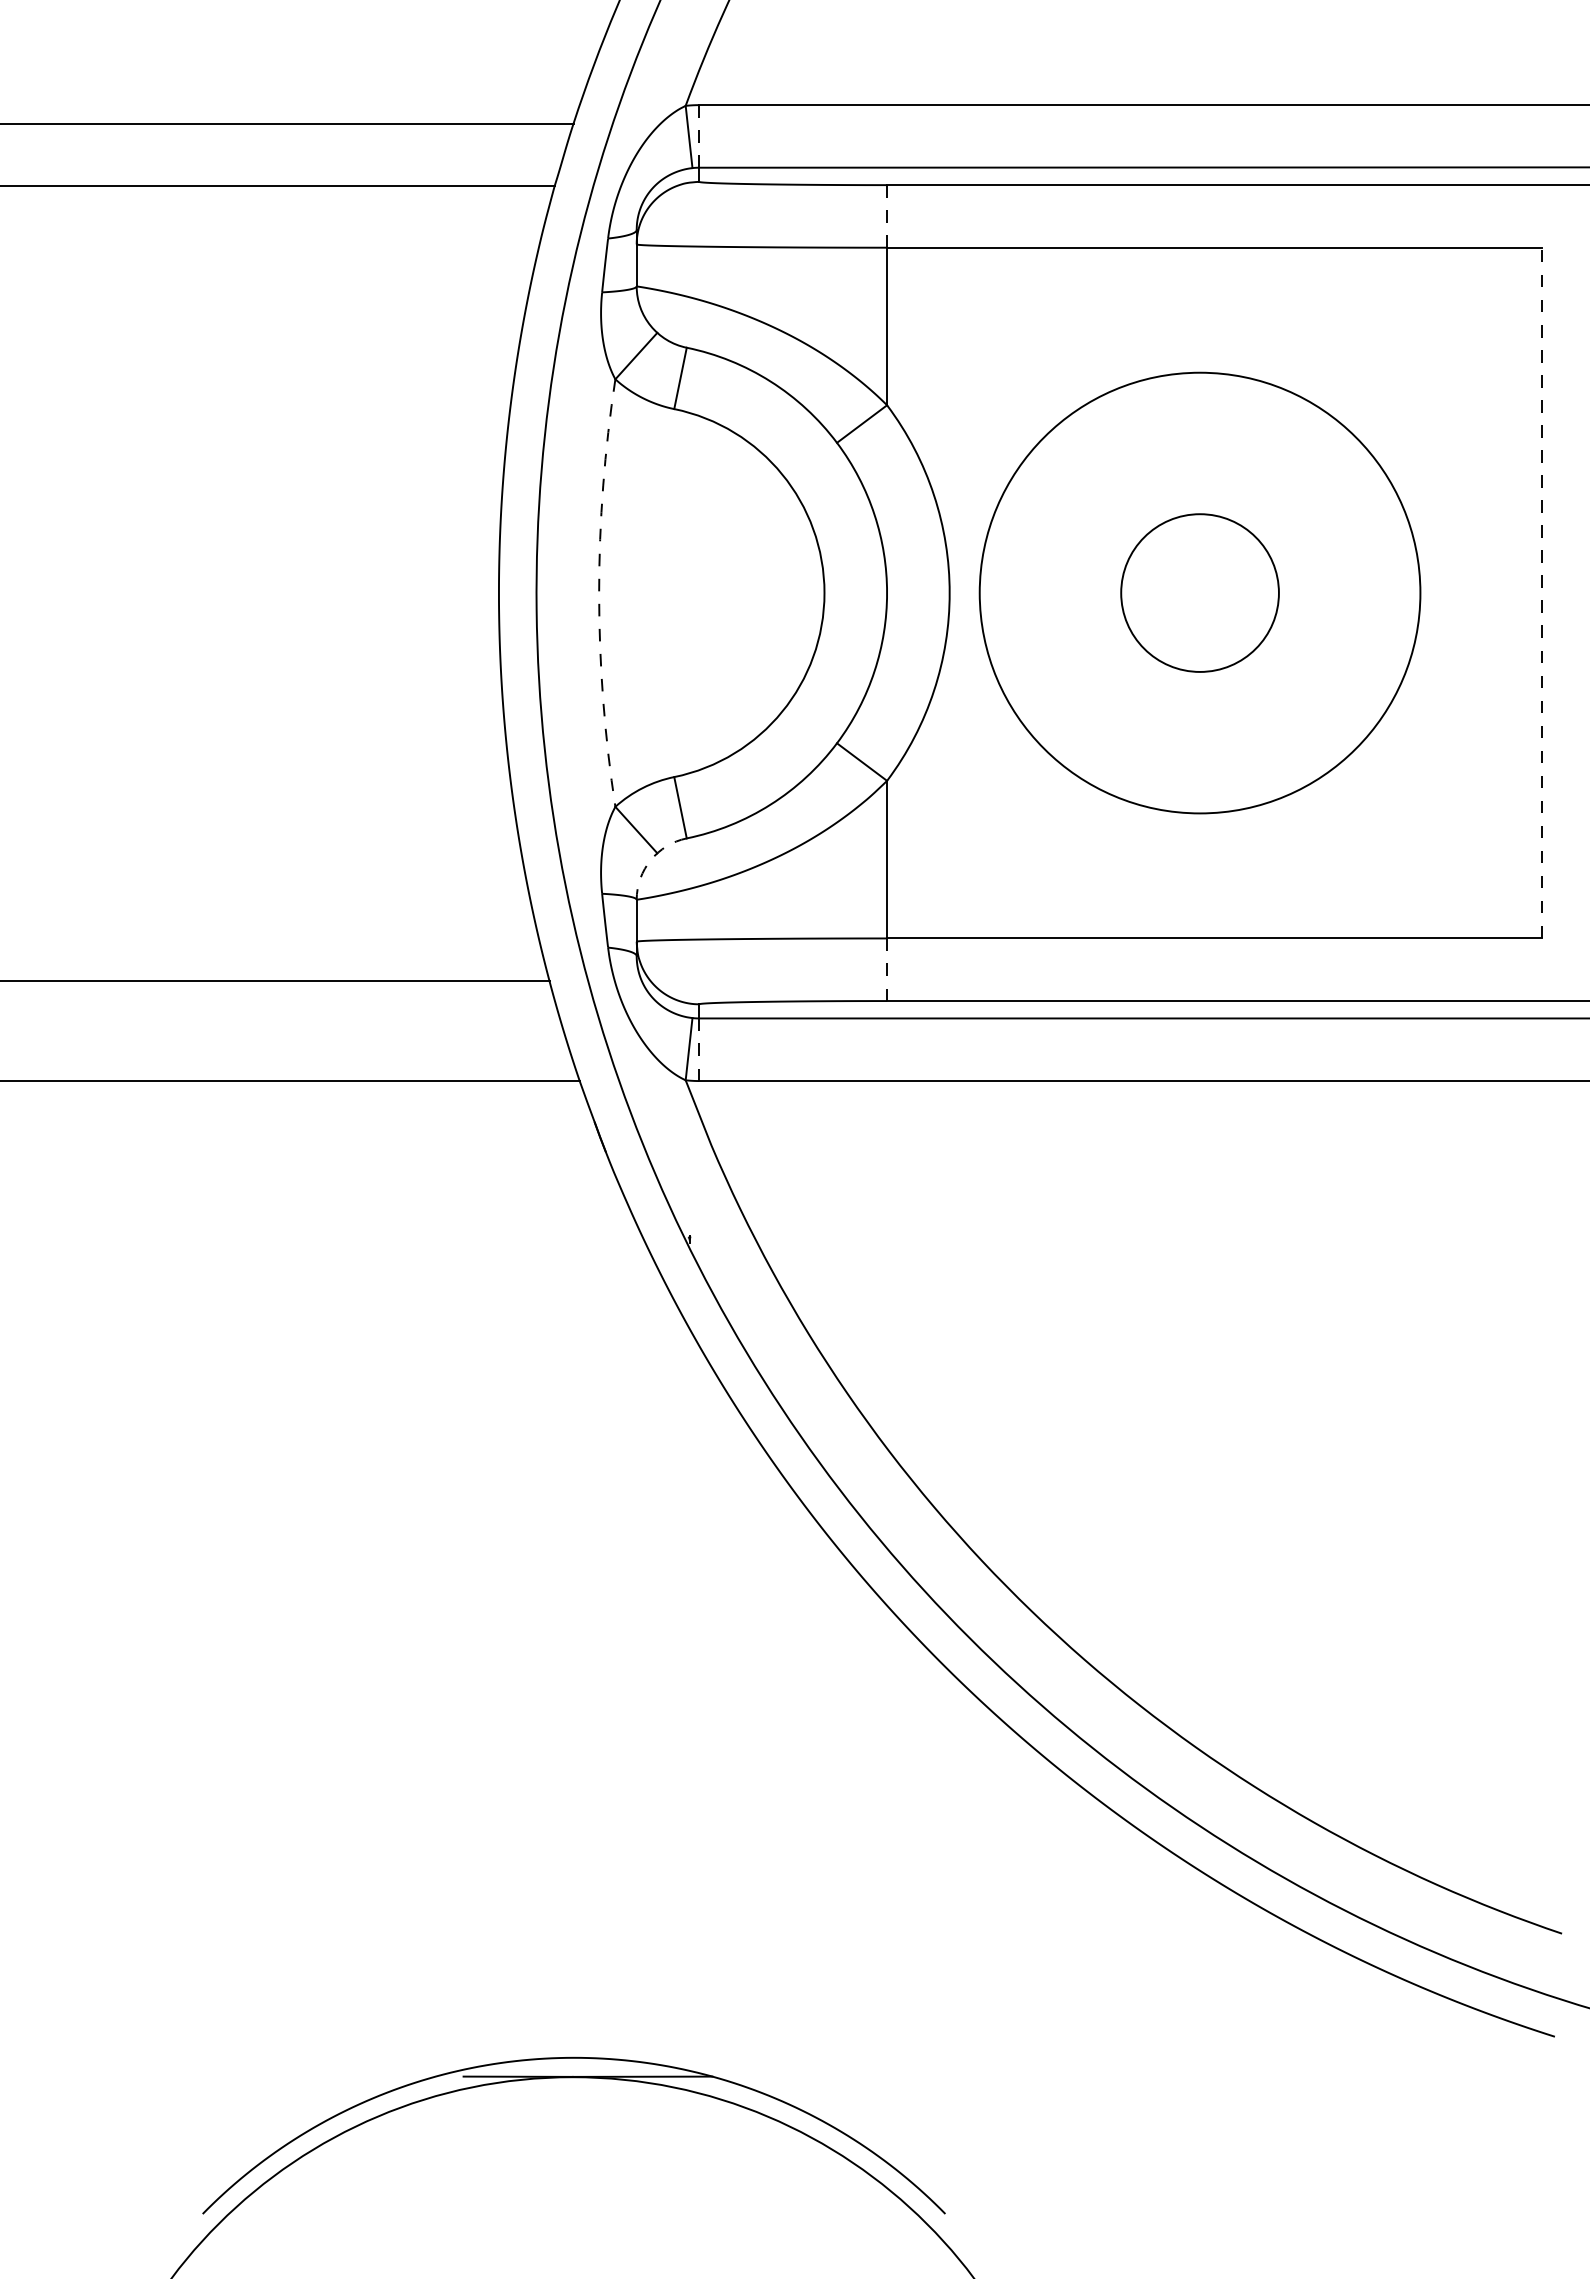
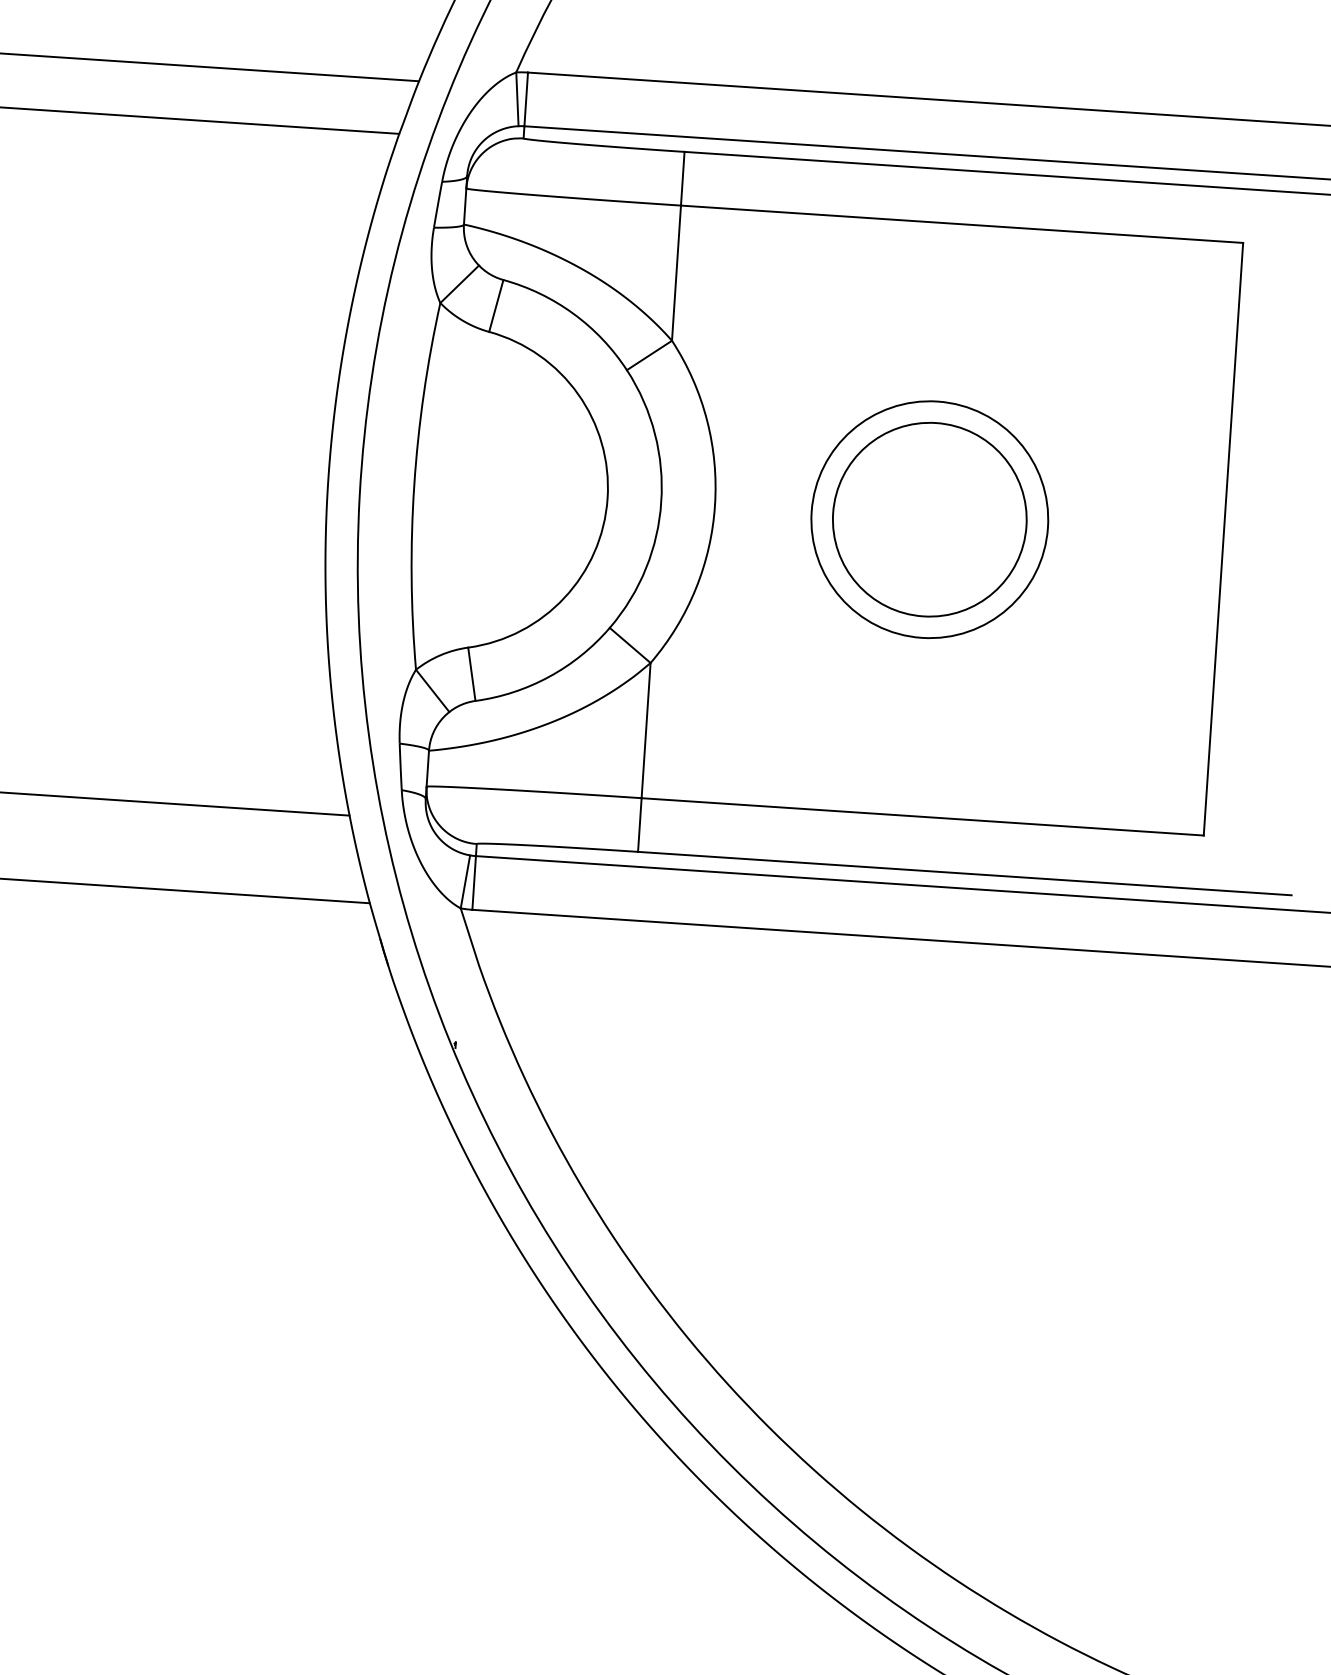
line: (699, 136) -> (526, 99), dashed -> solid
line: (887, 216) -> (683, 178), dashed -> solid
circle: (1199, 592) -> (929, 519), size x0.62
circle: (1199, 592) -> (929, 519), size x1.43
line: (1542, 592) -> (1223, 538), dashed -> solid
arc: (599, 593) -> (414, 485), dashed -> solid
arc: (650, 860) -> (443, 717), dashed -> solid
line: (887, 970) -> (640, 825), dashed -> solid
line: (699, 1049) -> (474, 882), dashed -> solid

